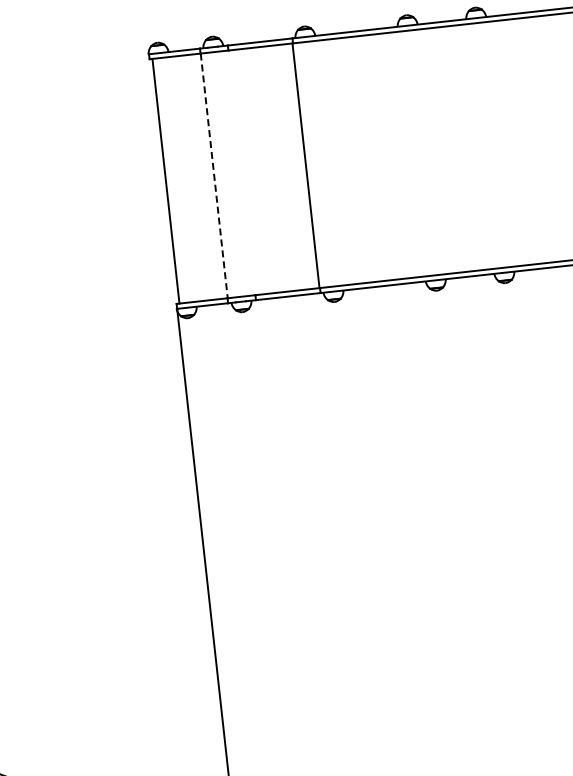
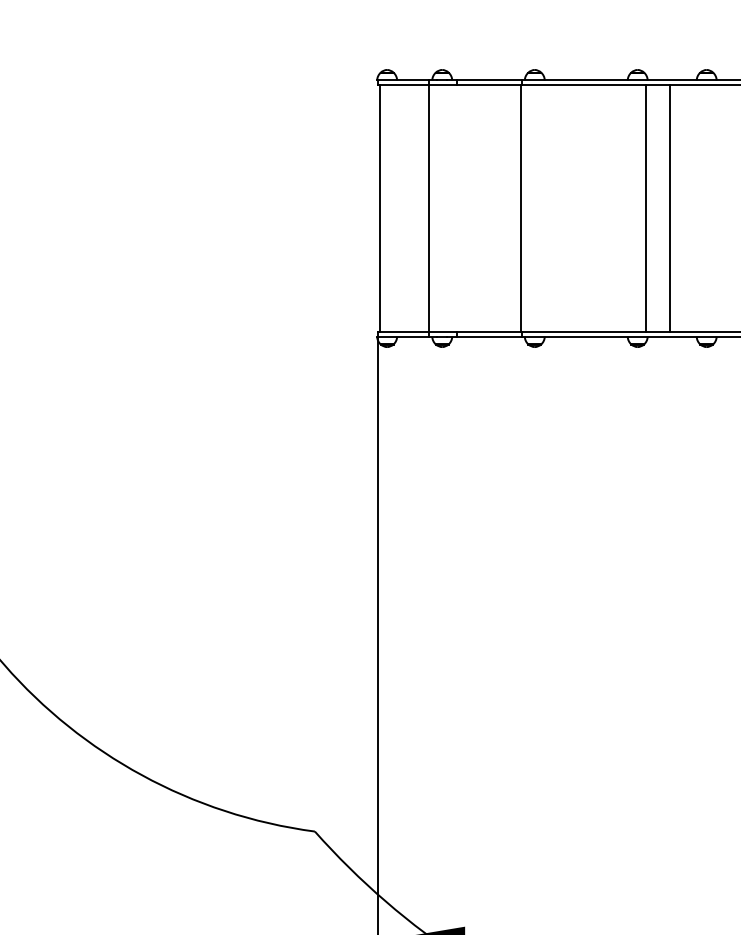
line: (454, 149) -> (670, 208), added
line: (430, 152) -> (646, 208), added
line: (213, 176) -> (428, 209), dashed -> solid

